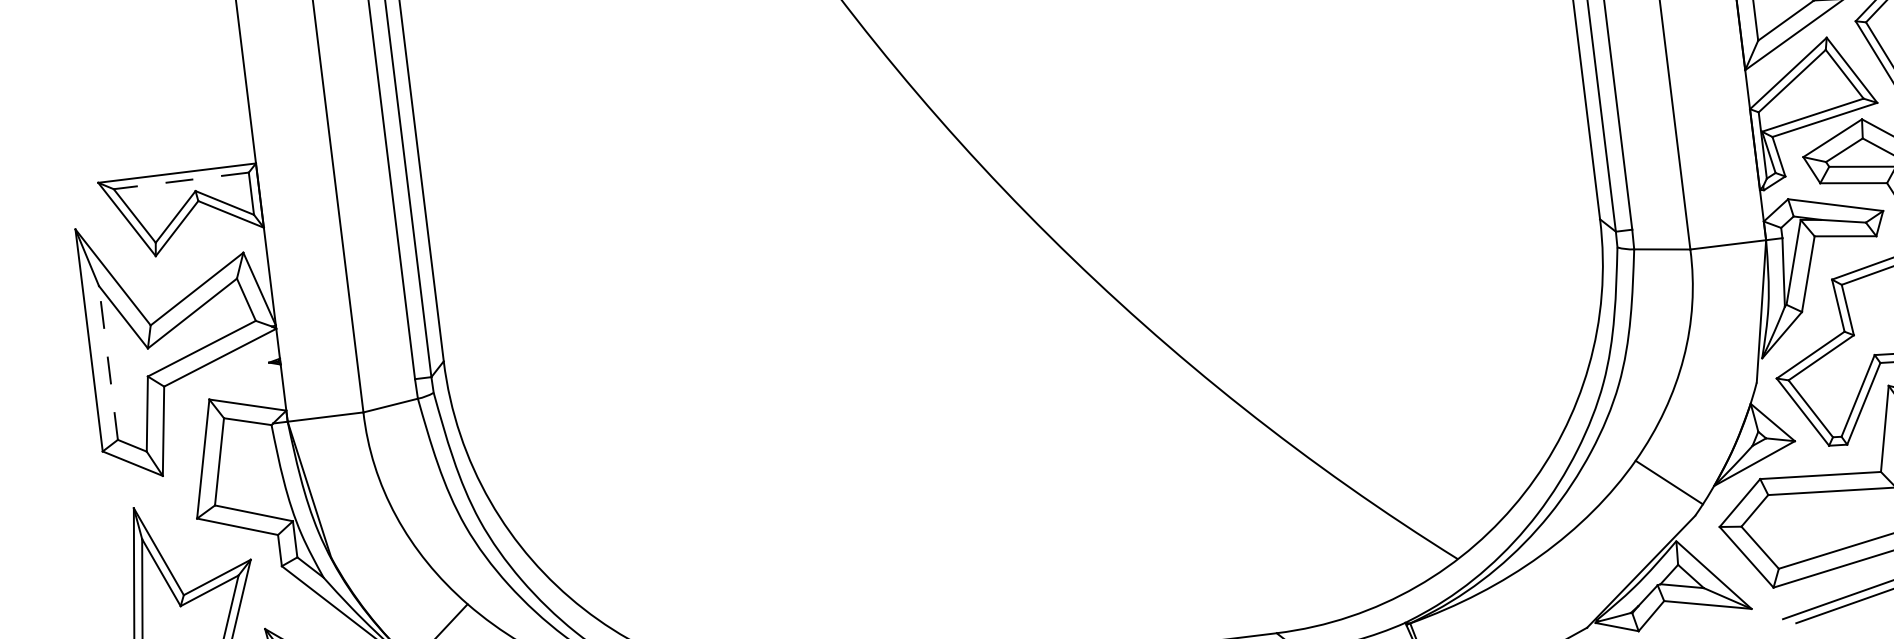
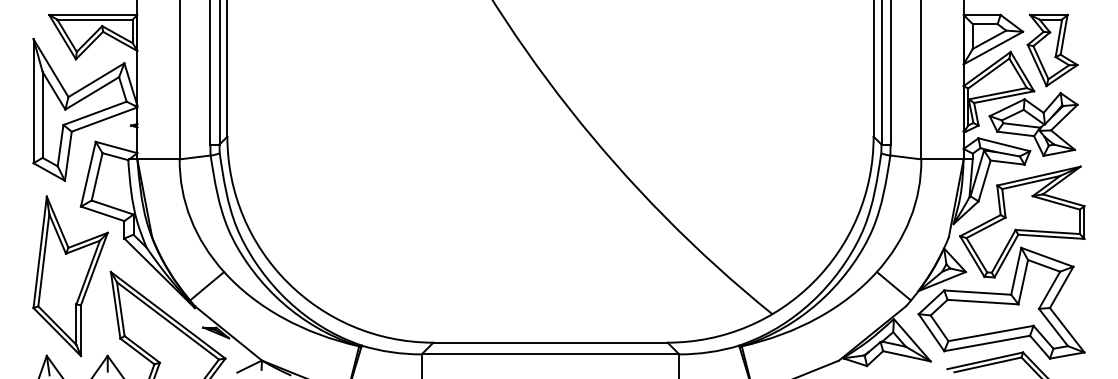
line: (182, 180) -> (95, 19), dashed -> solid
line: (108, 362) -> (42, 114), dashed -> solid

